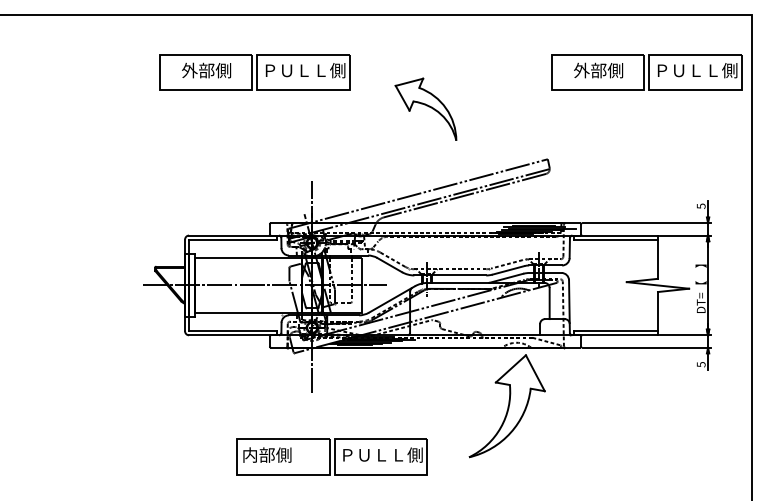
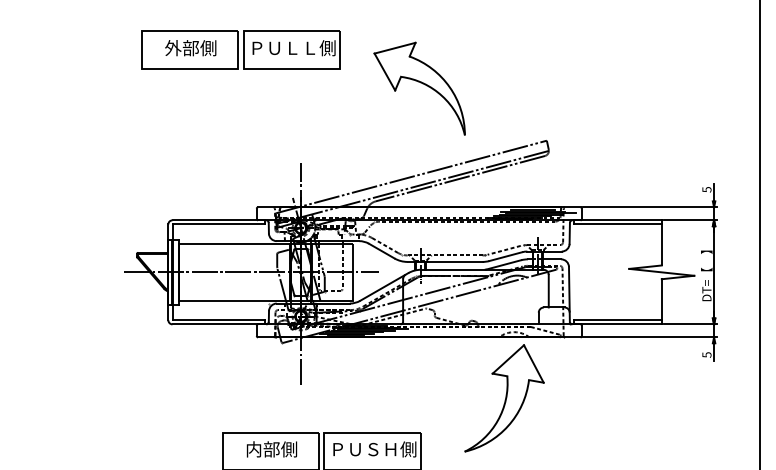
part: (646, 72) -> (649, 50), removed
part: (425, 109) -> (419, 88), size x1.43
text: (267, 454) -> (272, 448), moved
text: (389, 454) -> (381, 448), ＰＵＬＬ側 -> ＰＵＳＨ側

